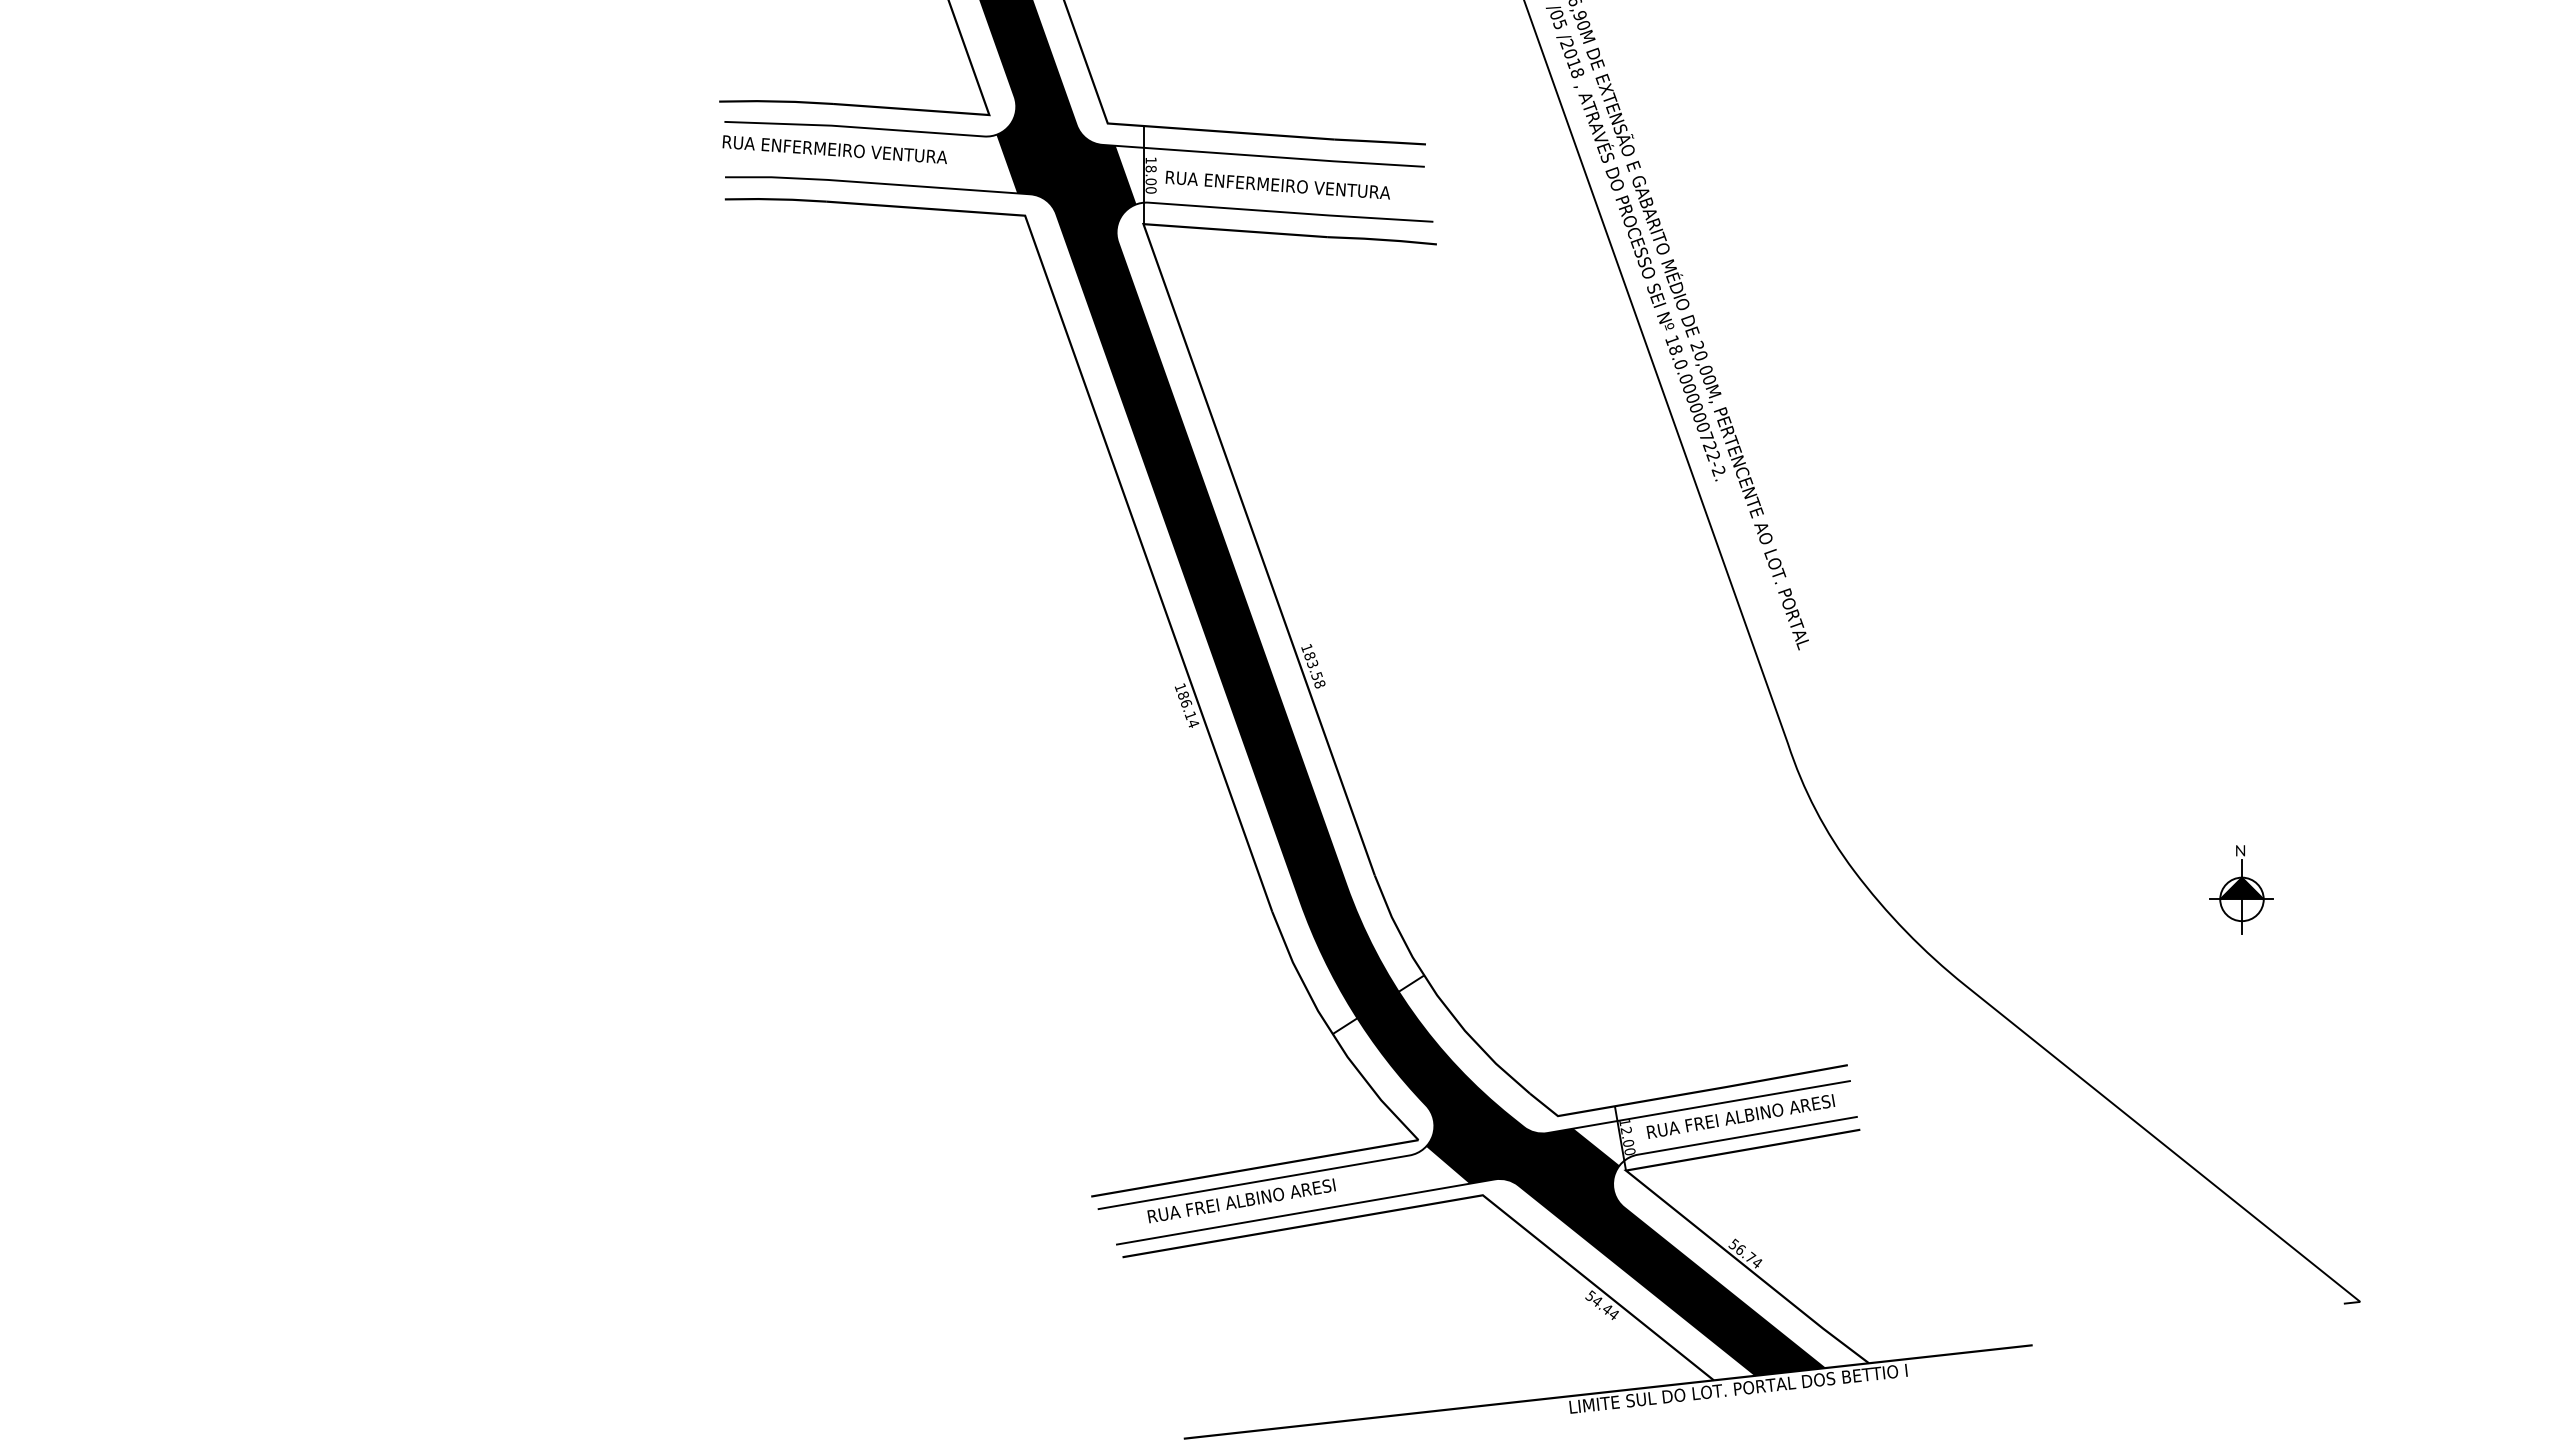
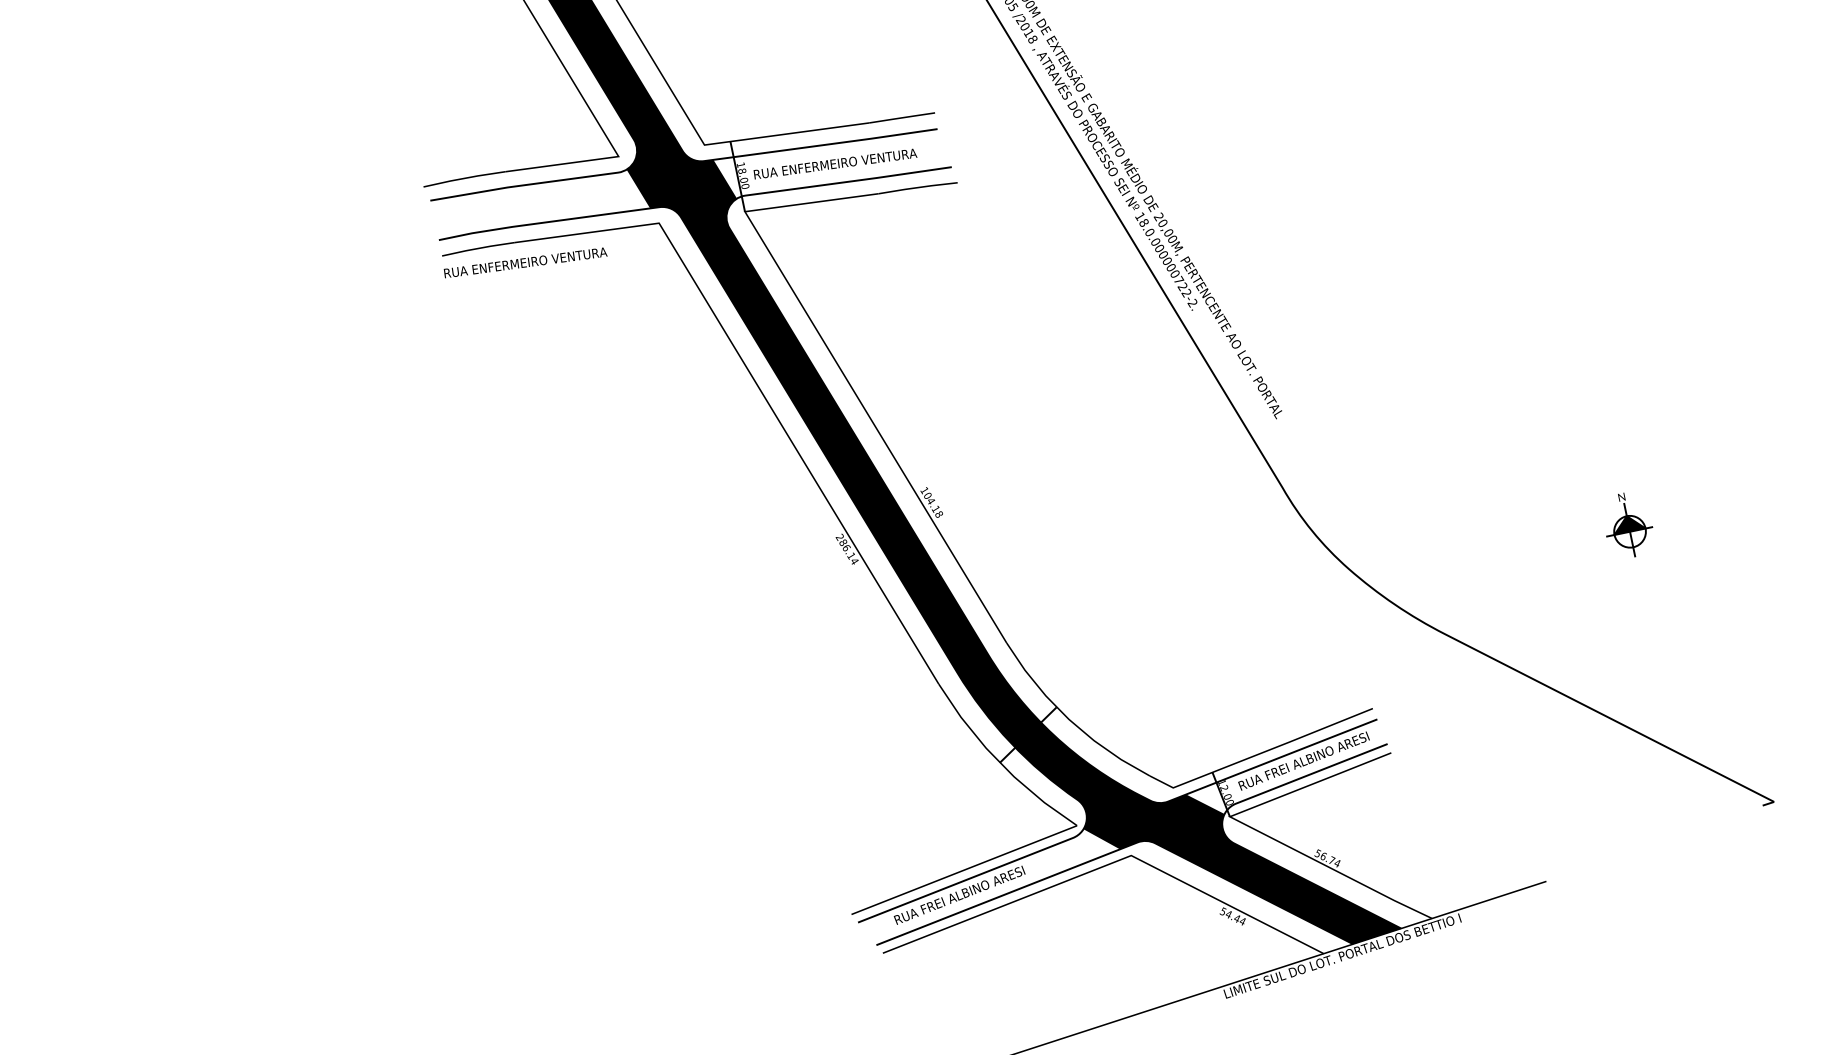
text: (834, 149) -> (525, 262), moved
text: (1313, 666) -> (931, 502), 183.58 -> 104.18
text: (1179, 686) -> (839, 536), 186.14 -> 286.14

